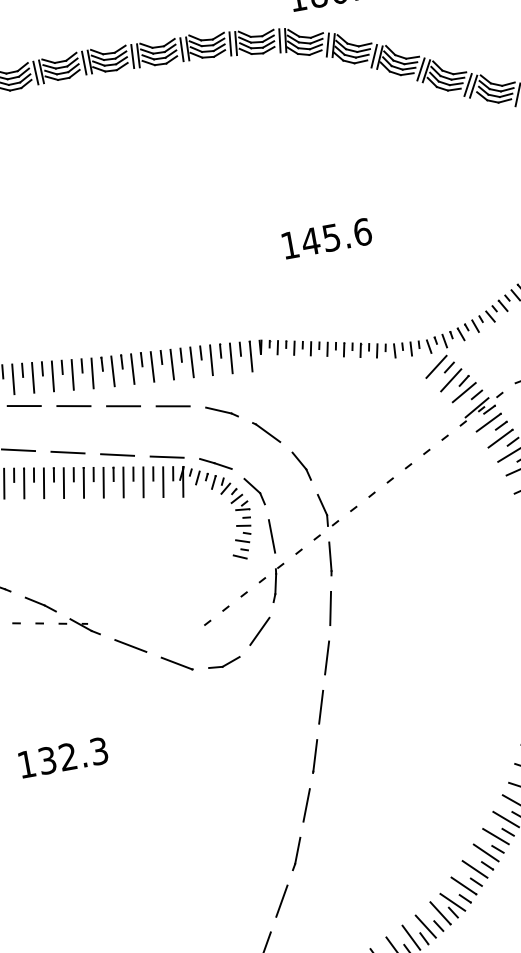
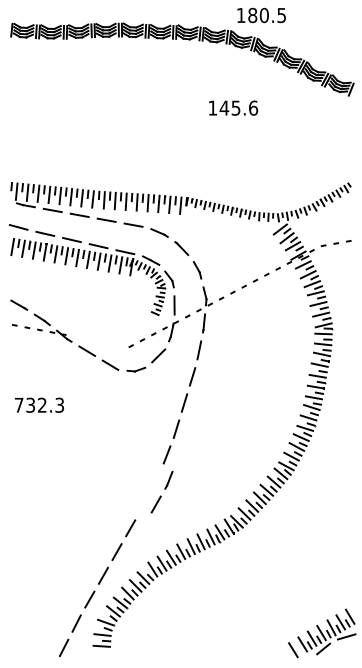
text: (326, 237) -> (233, 107), moved
text: (25, 764) -> (18, 405), 132.3 -> 732.3
part: (287, 878) -> (161, 492), moved

